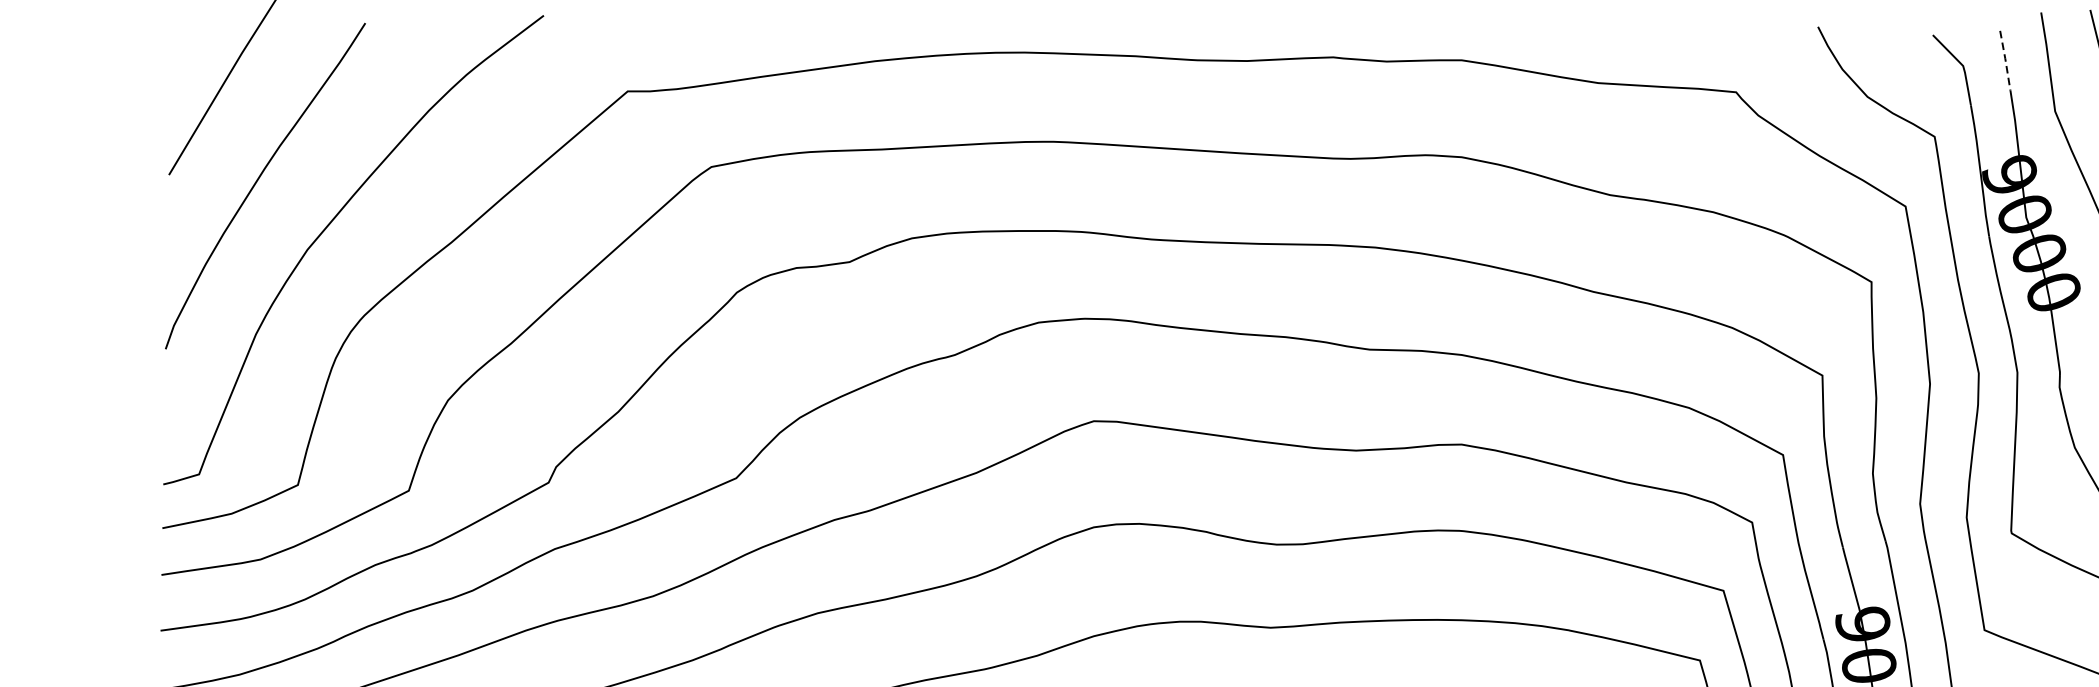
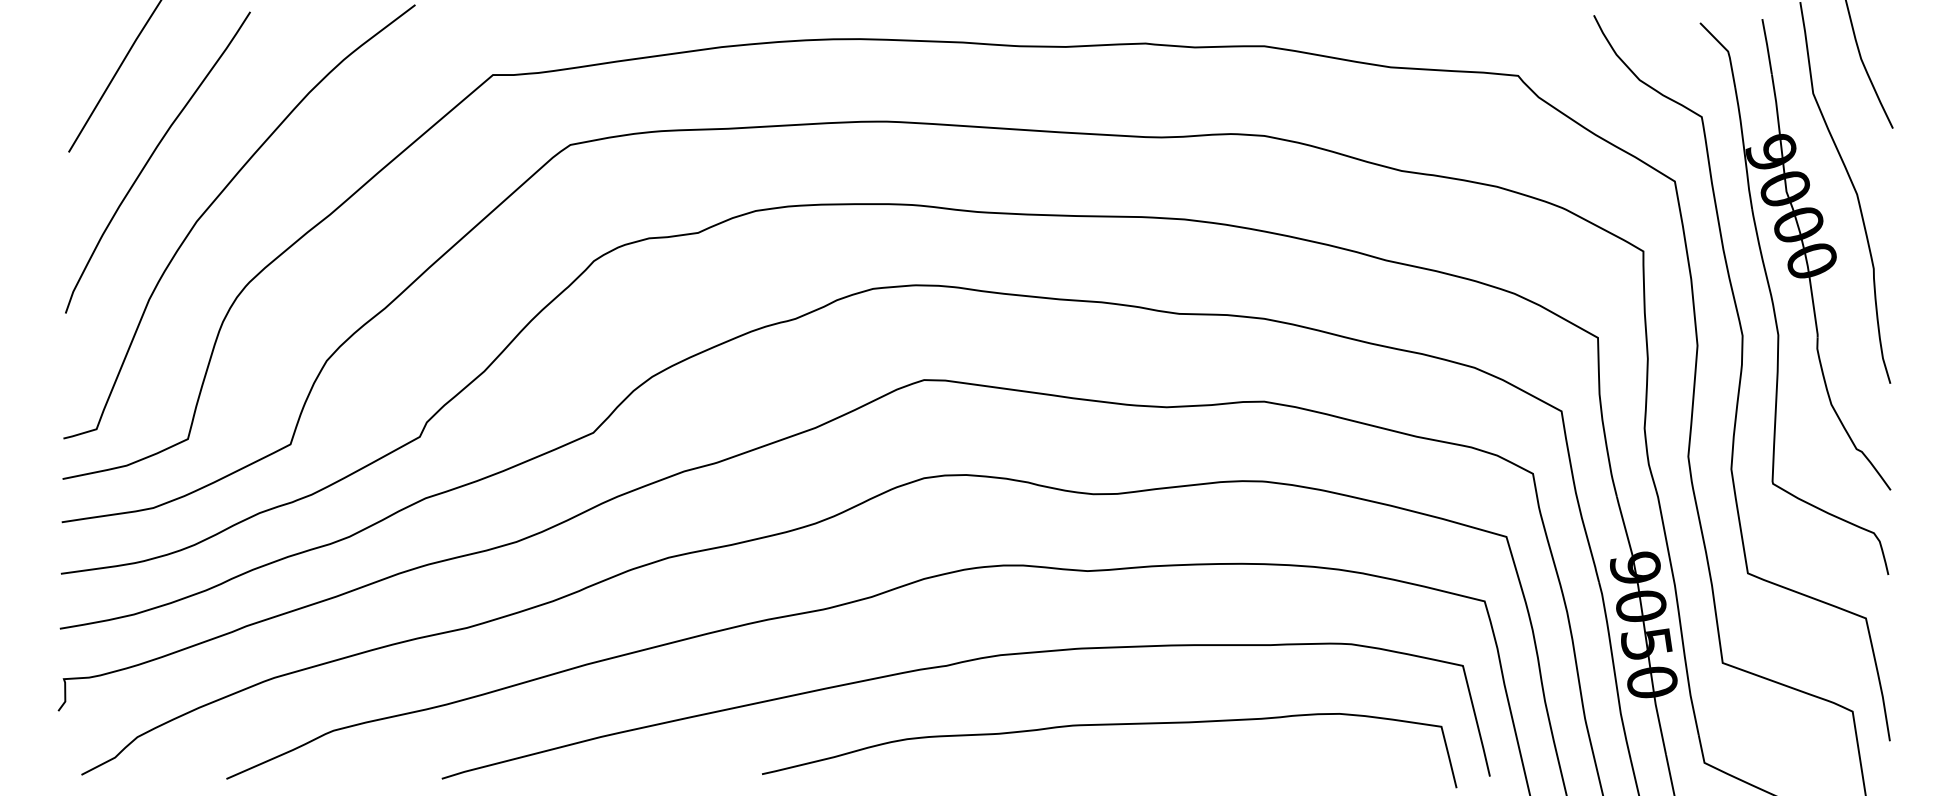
line: (2005, 60) -> (1767, 46), dashed -> solid

